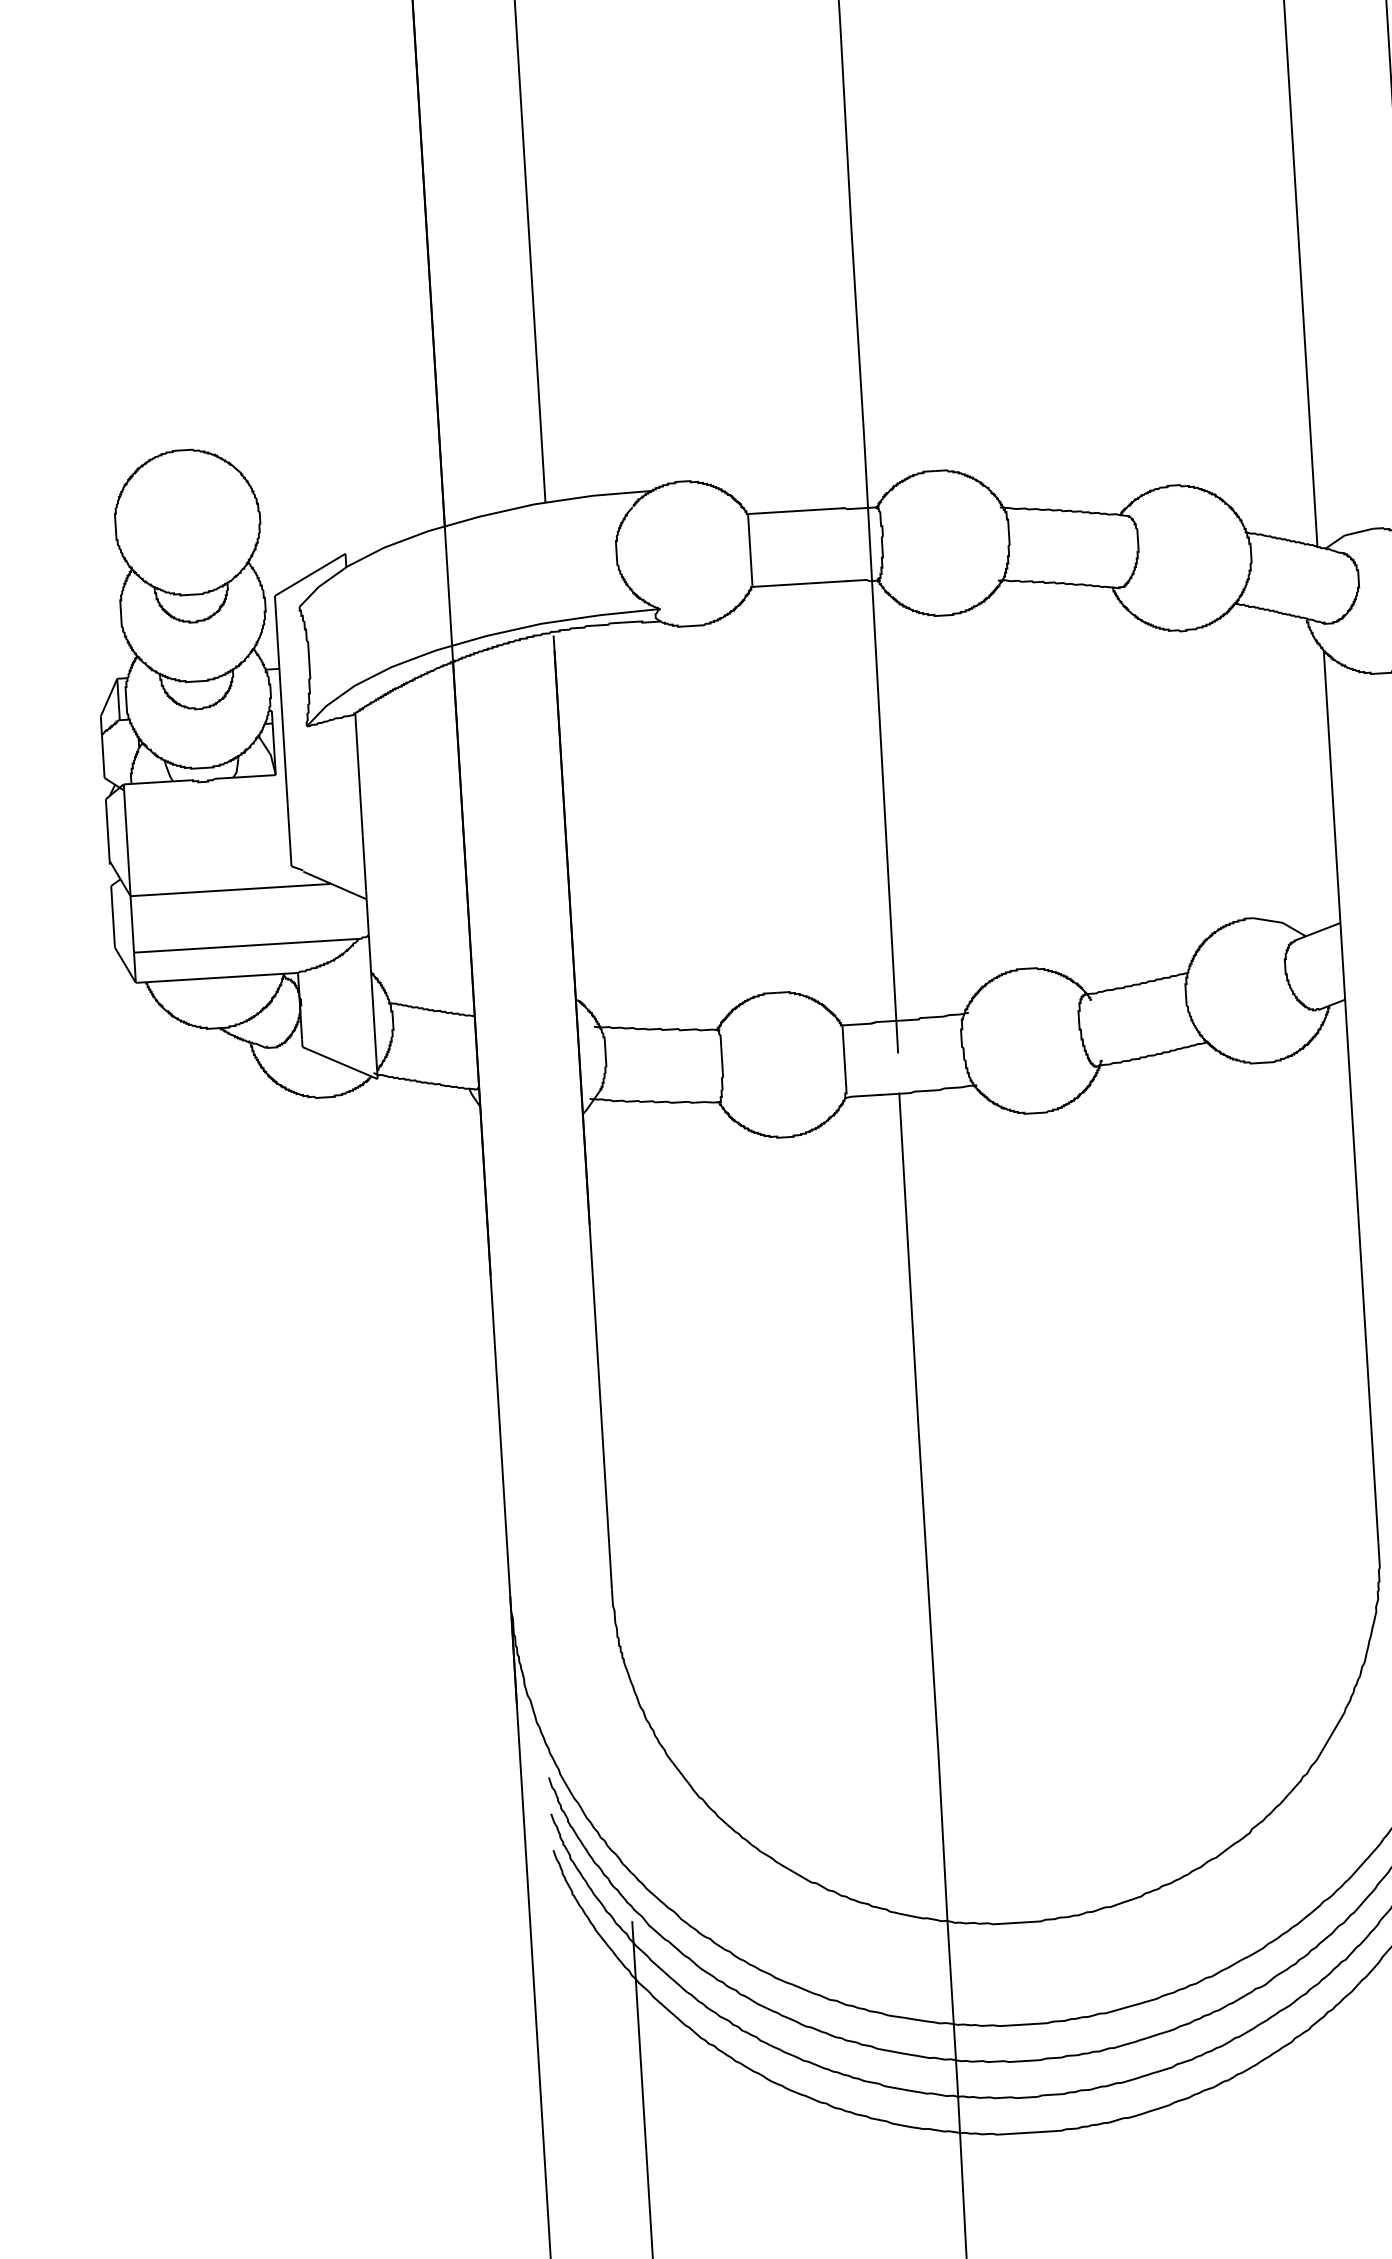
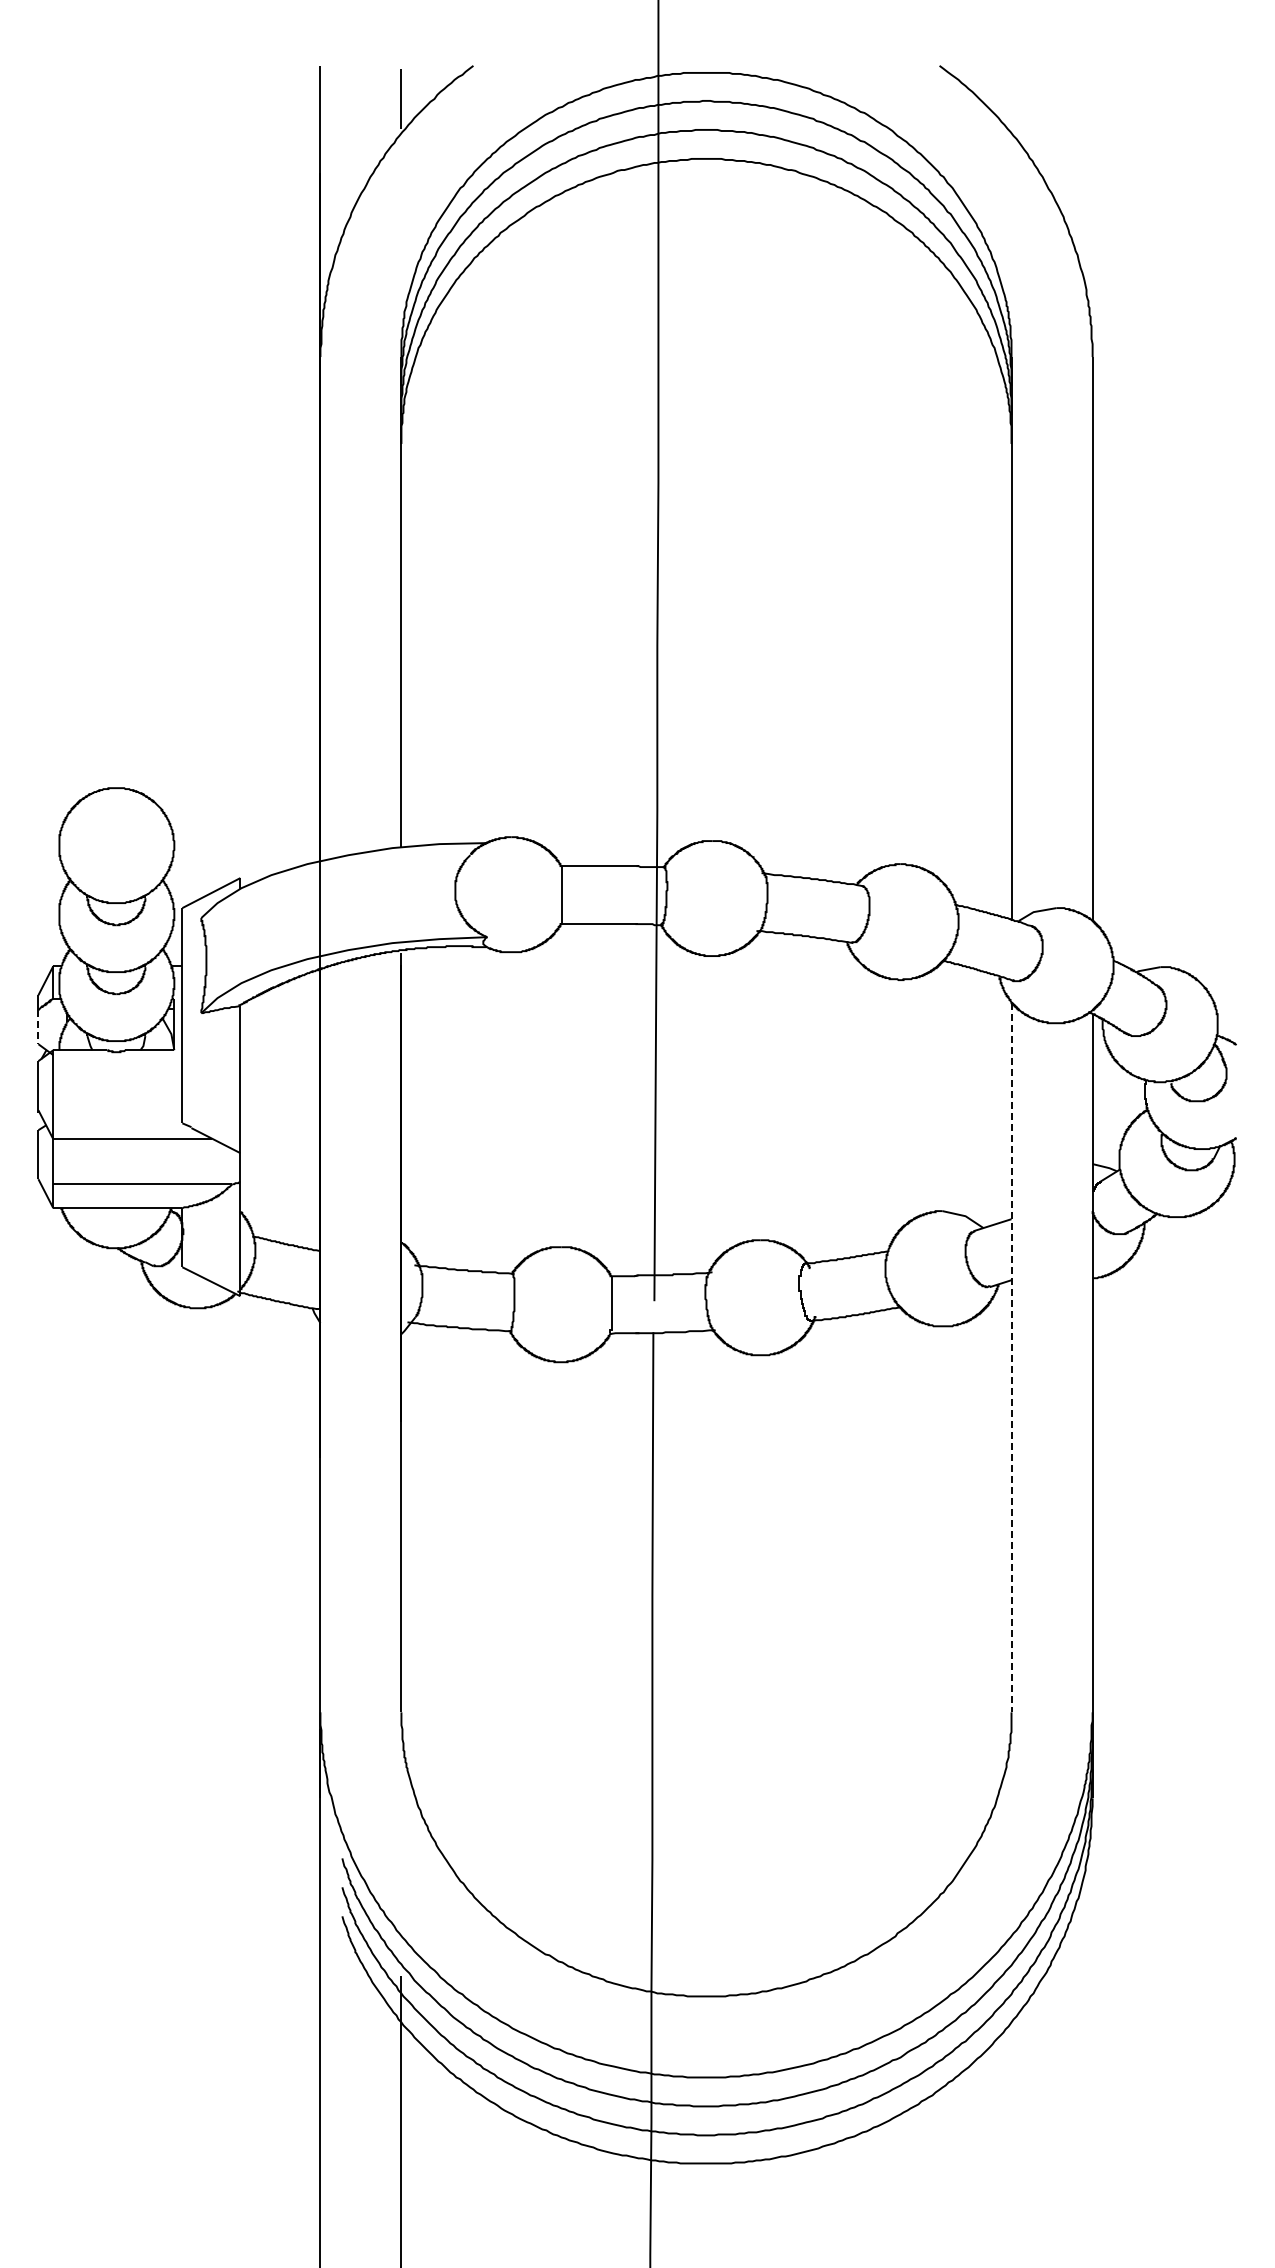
line: (103, 756) -> (38, 1027), solid -> dashed
line: (1351, 1096) -> (1011, 1357), solid -> dashed

